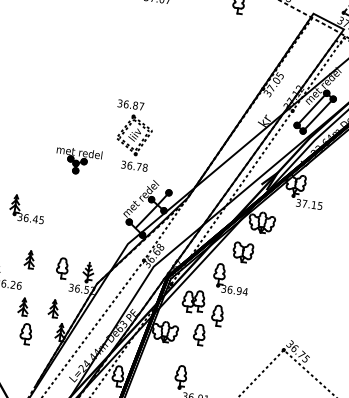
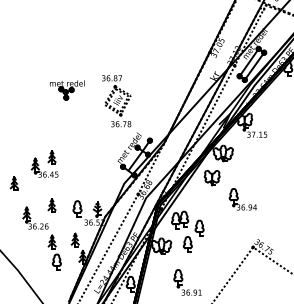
part: (78, 161) -> (67, 90), moved
part: (37, 196) -> (51, 157), added
part: (230, 279) -> (242, 199), moved

